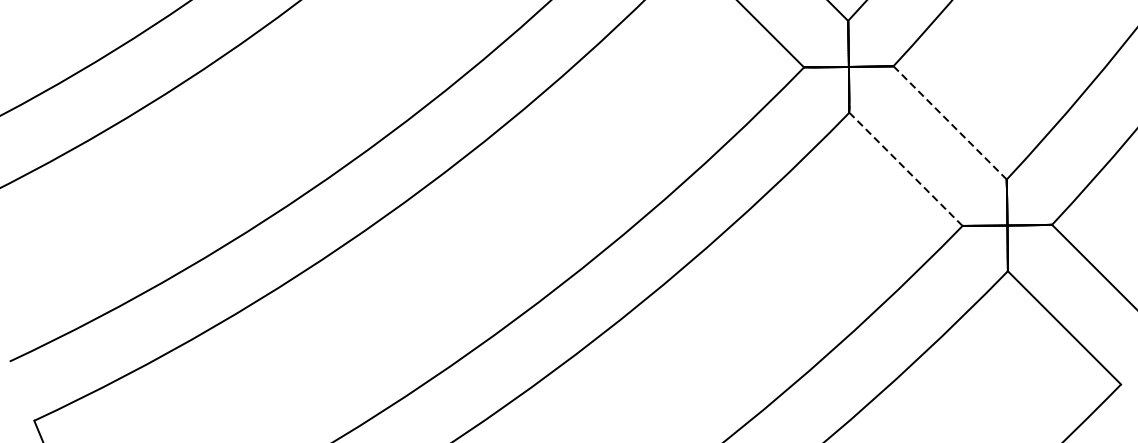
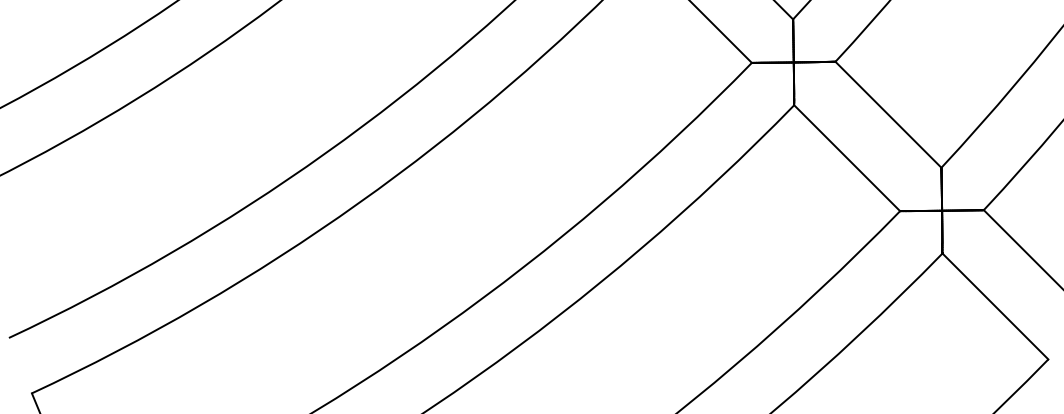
line: (950, 122) -> (888, 114), dashed -> solid
line: (906, 169) -> (847, 158), dashed -> solid

